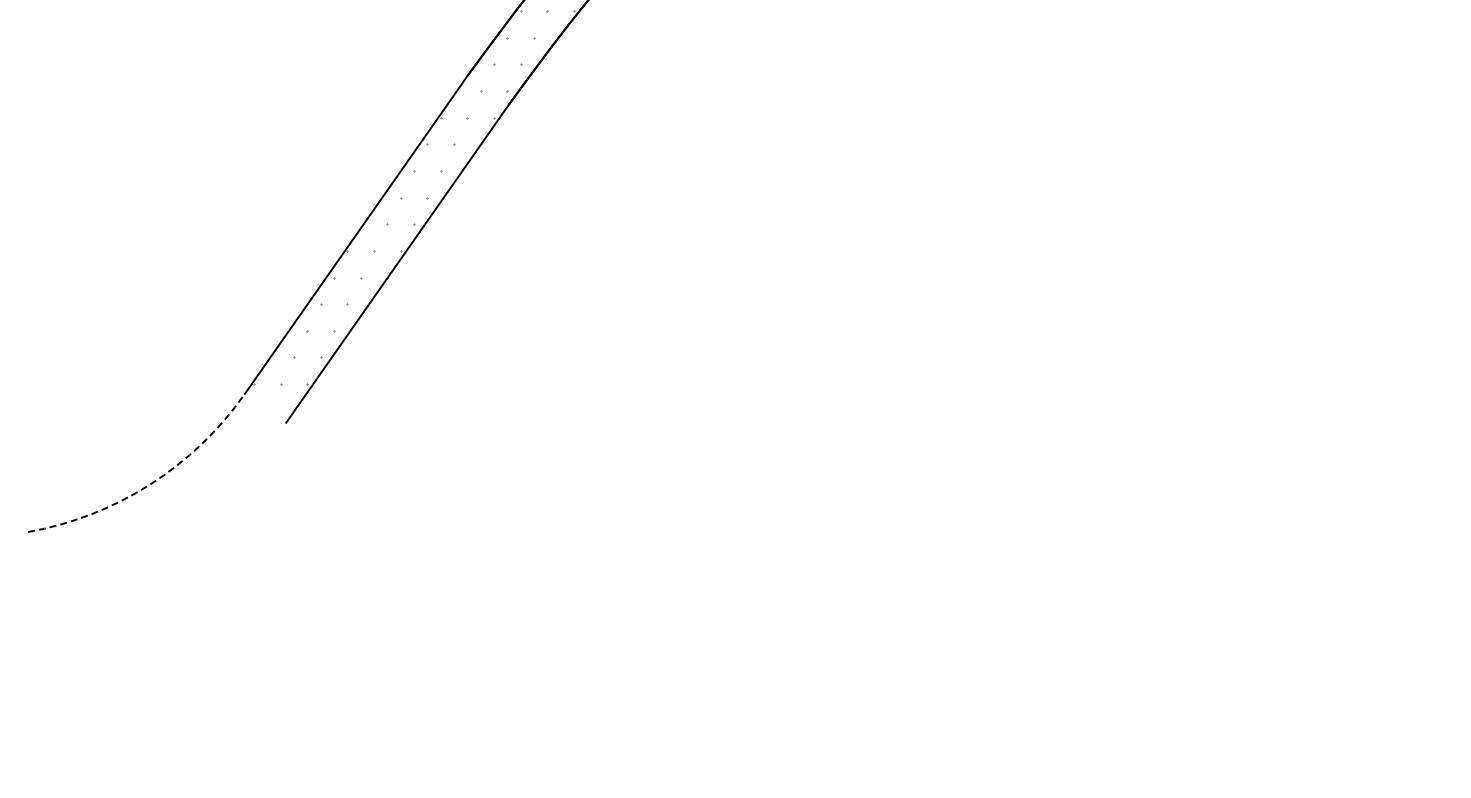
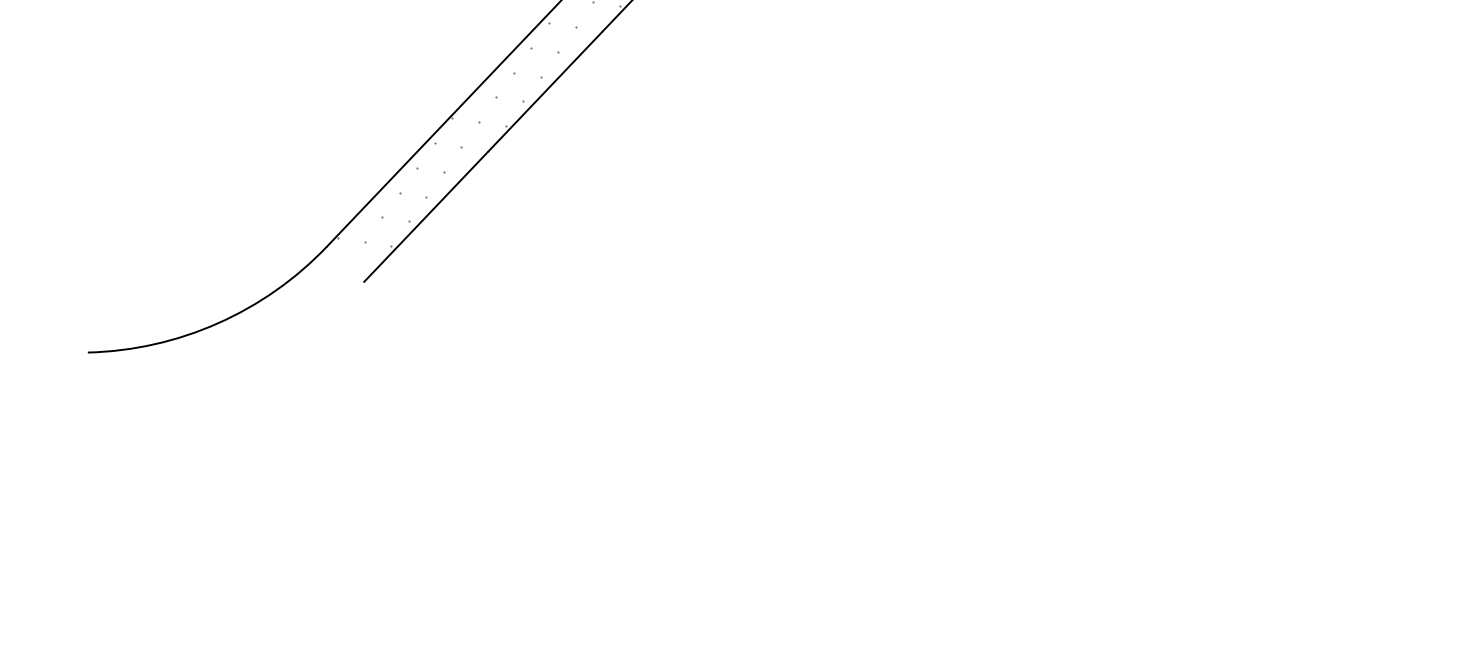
arc: (150, 484) -> (218, 323), dashed -> solid

